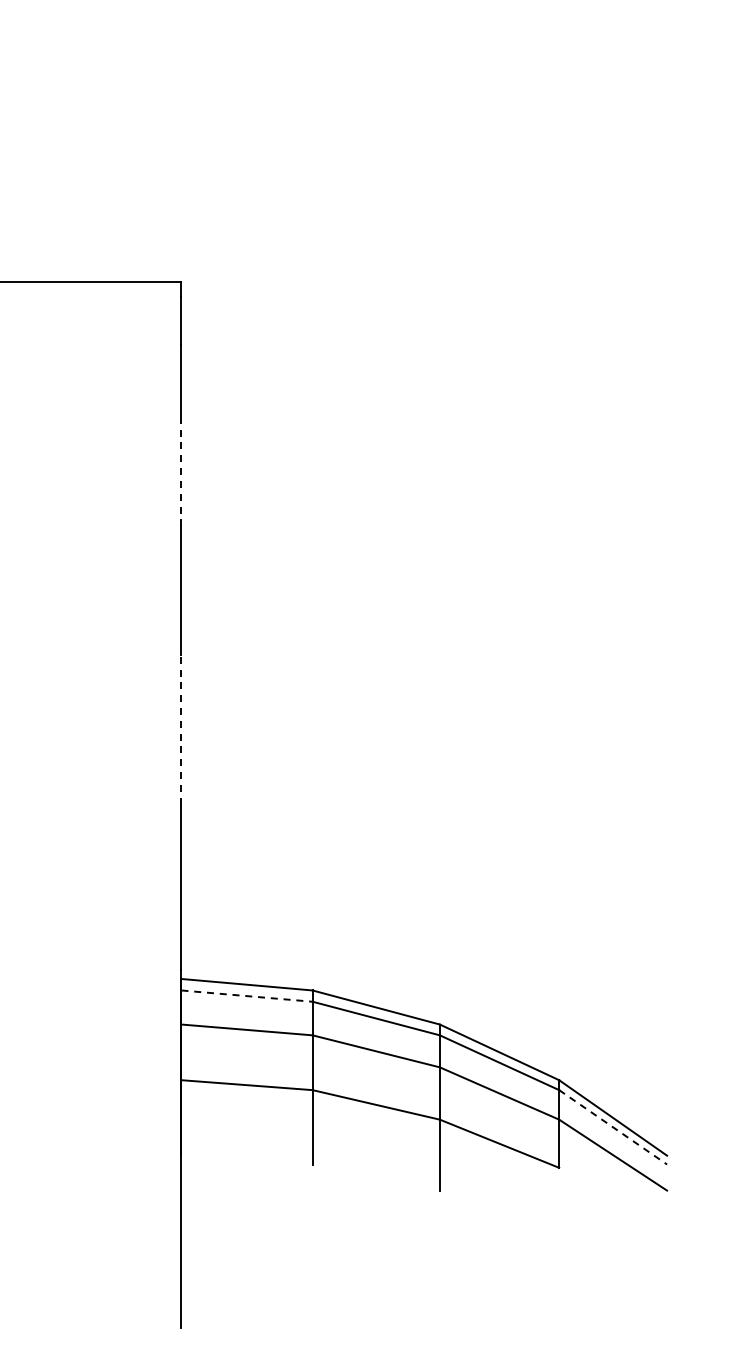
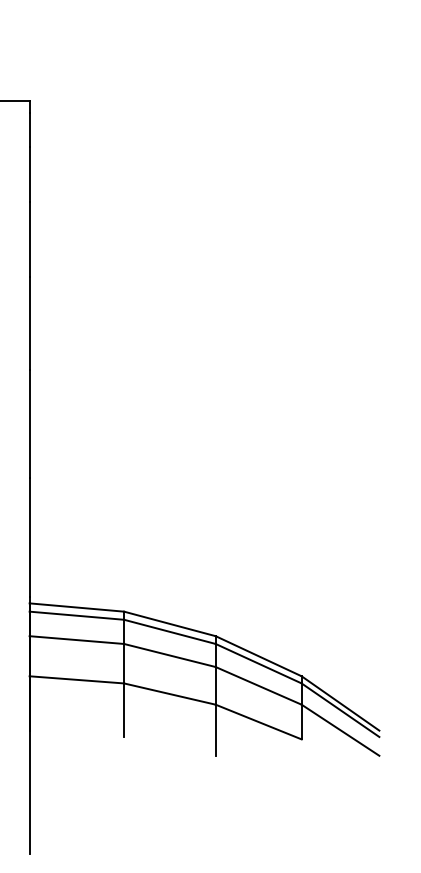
line: (181, 473) -> (29, 239), dashed -> solid
line: (181, 729) -> (29, 423), dashed -> solid
line: (247, 996) -> (77, 616), dashed -> solid
line: (613, 1127) -> (340, 710), dashed -> solid

